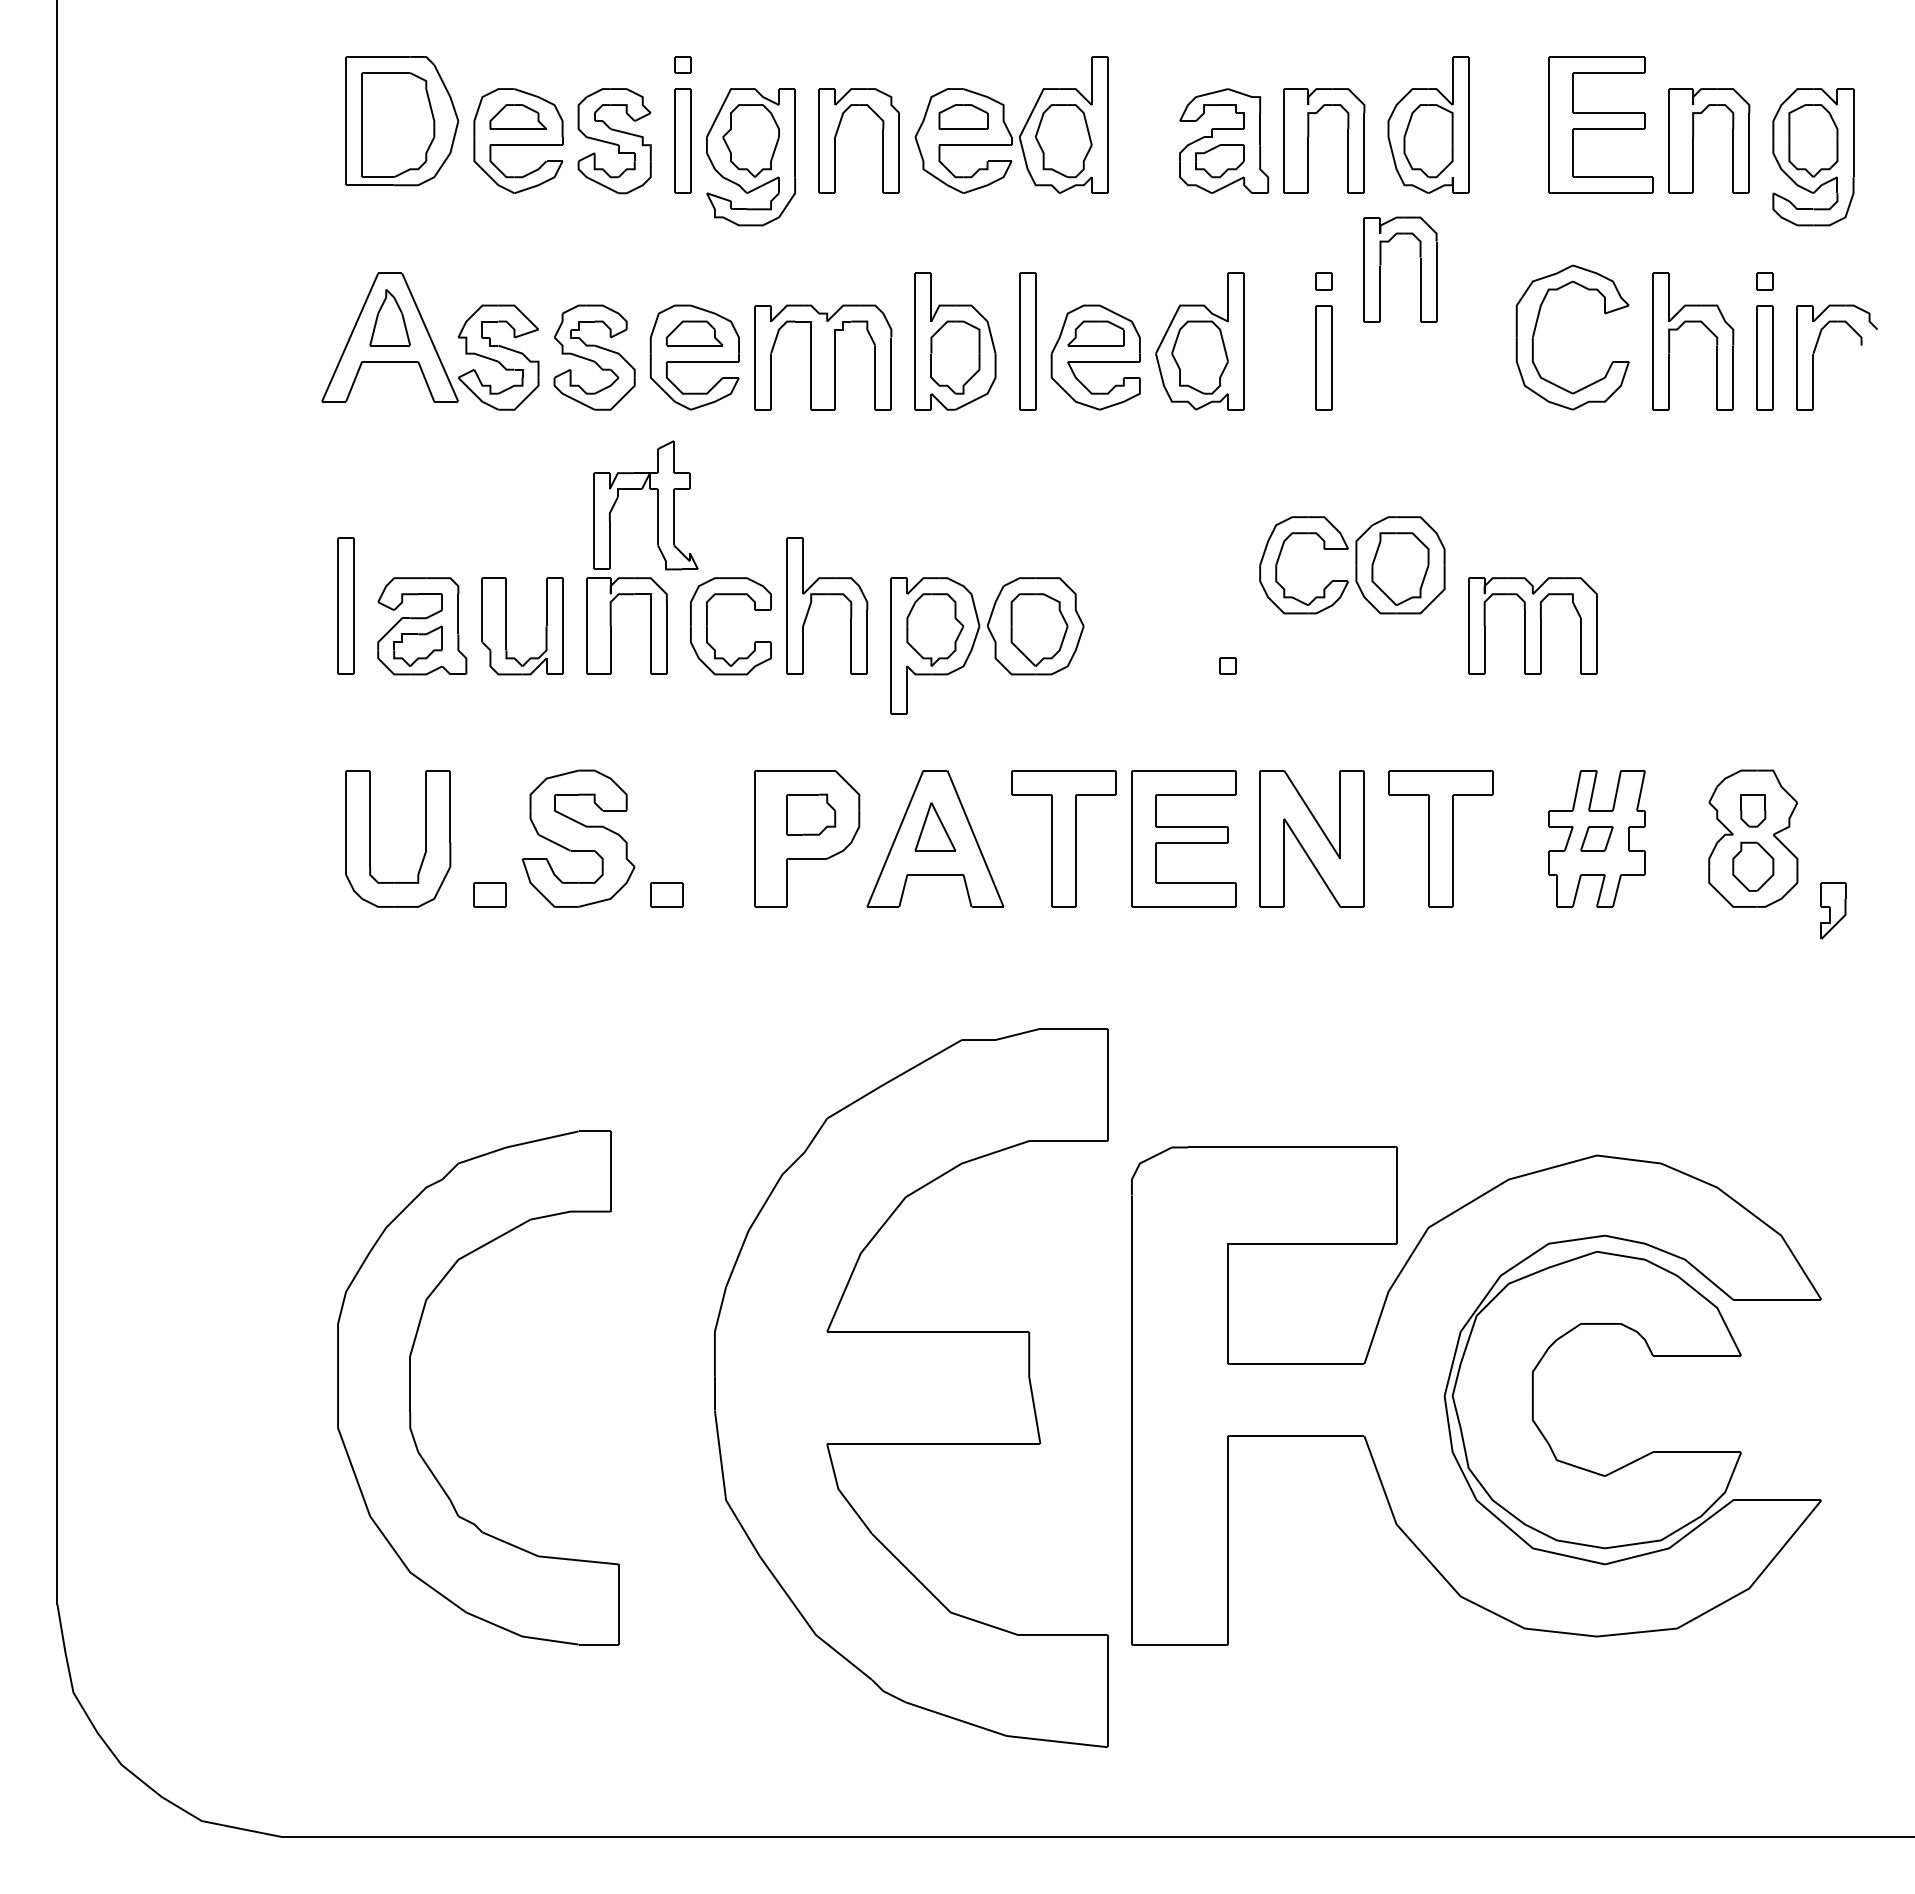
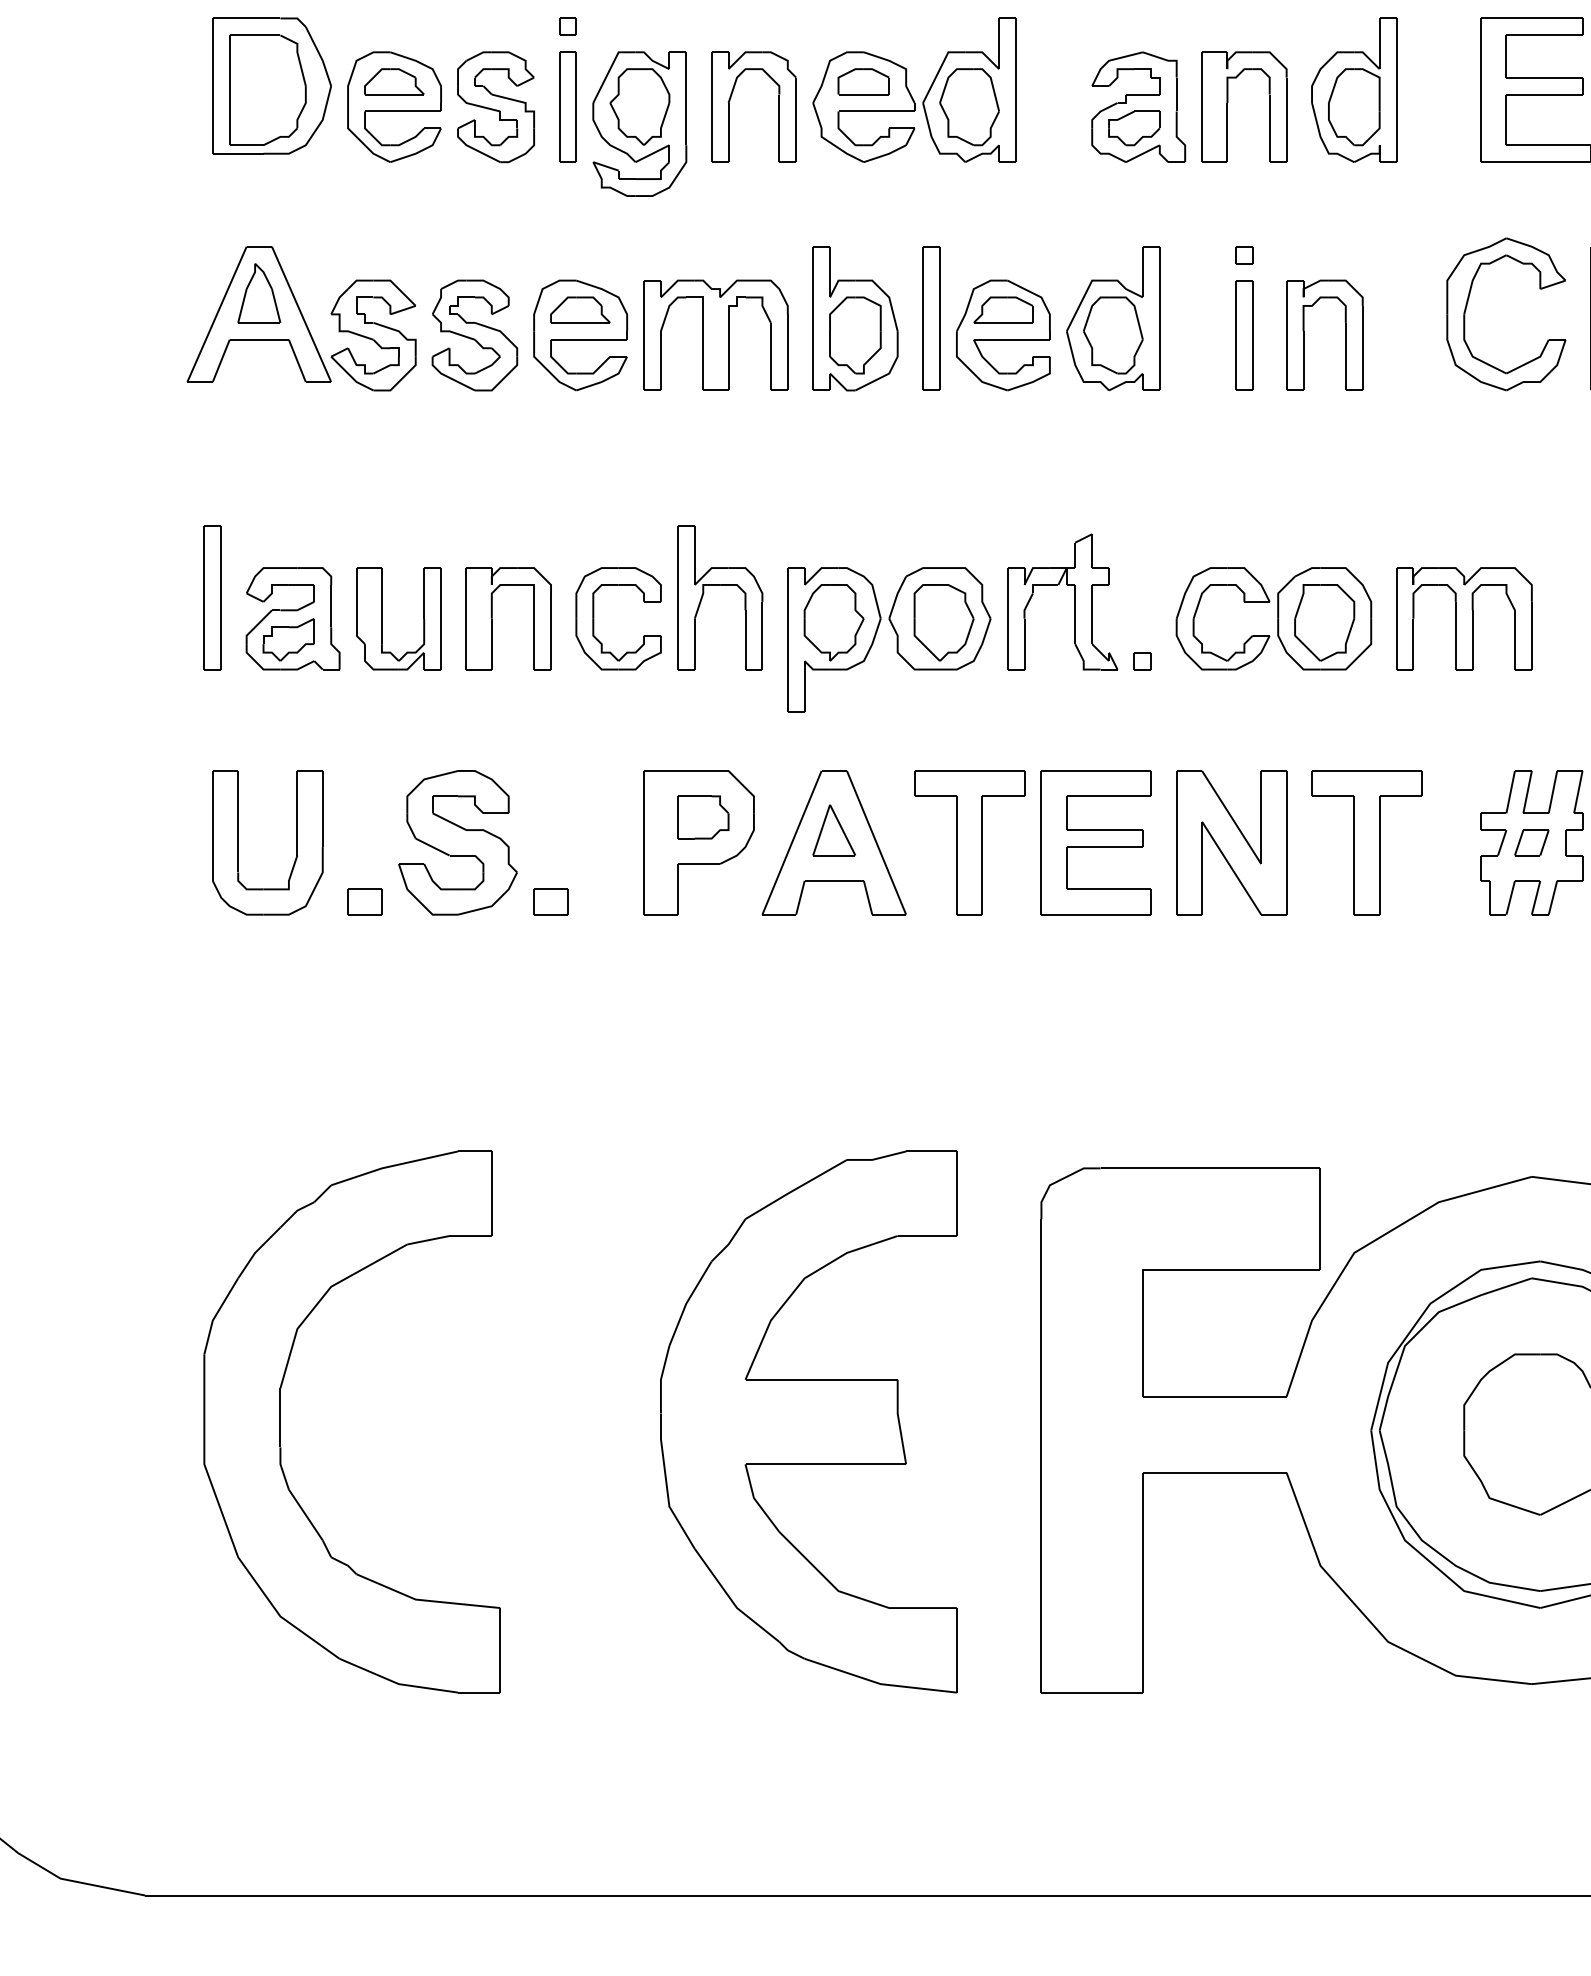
part: (1381, 265) -> (1304, 331), moved
part: (657, 505) -> (1074, 602), moved
part: (1352, 565) -> (1274, 619), moved
part: (911, 1387) -> (809, 1421), size x0.71

